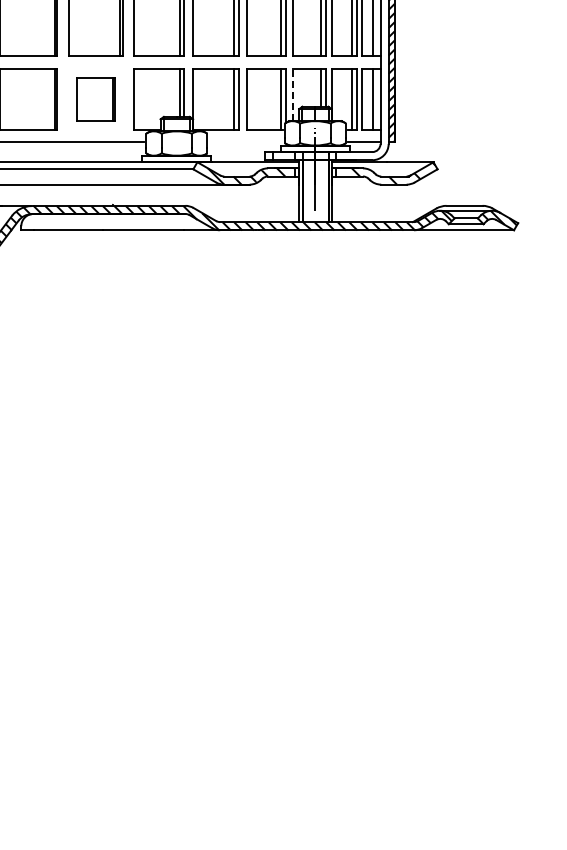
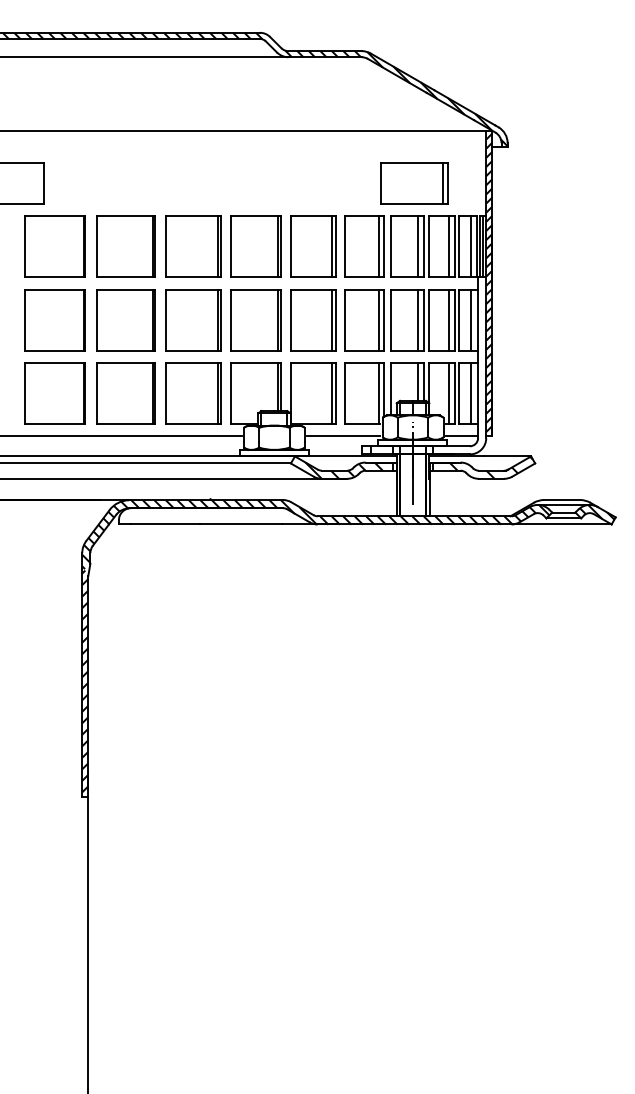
line: (293, 94) -> (391, 388), dashed -> solid
part: (95, 99) -> (193, 393), size x1.43
line: (245, 142) -> (343, 436), added

